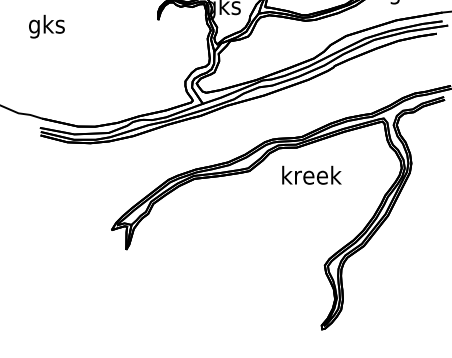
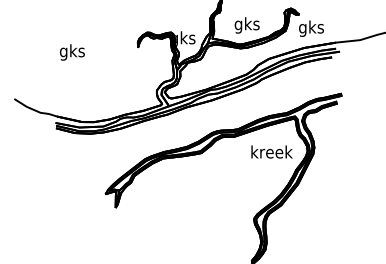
text: (47, 26) -> (72, 52), moved
text: (311, 174) -> (271, 151), moved

